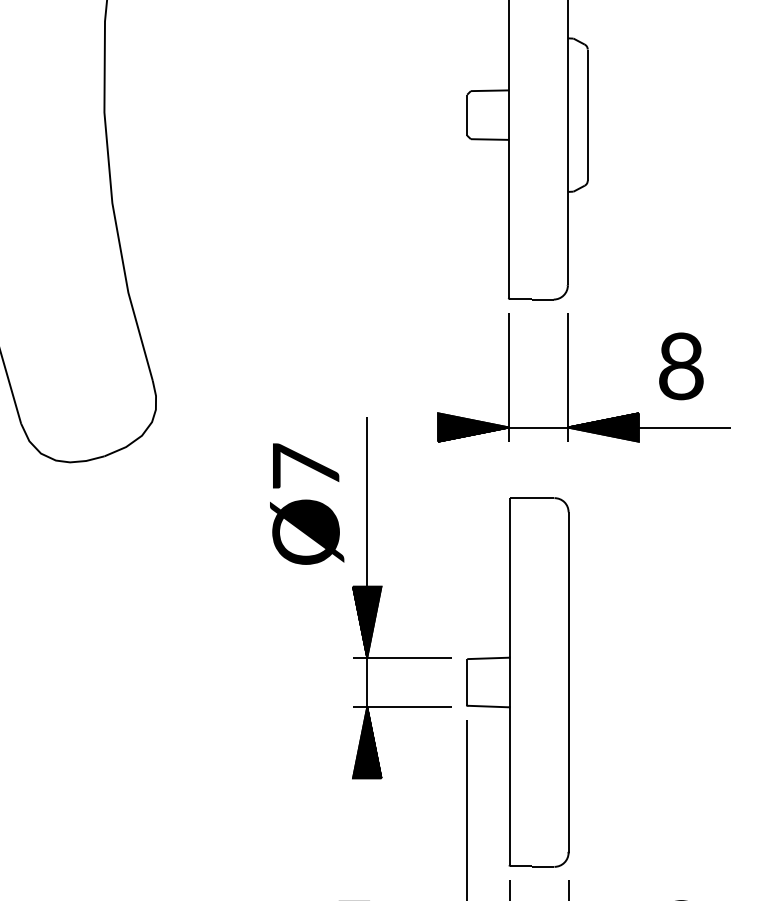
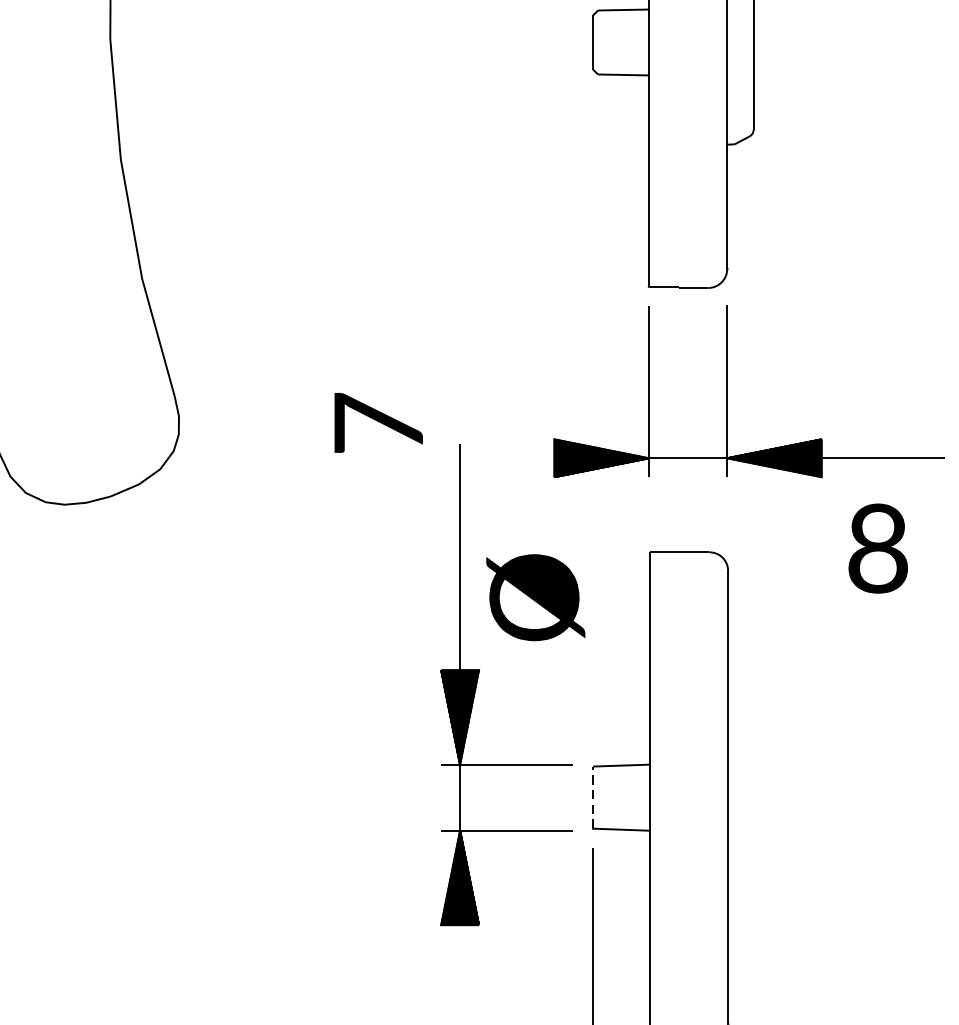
text: (681, 366) -> (878, 548), moved
text: (306, 465) -> (379, 422), moved
text: (307, 531) -> (536, 596), moved
line: (467, 681) -> (593, 796), solid -> dashed

